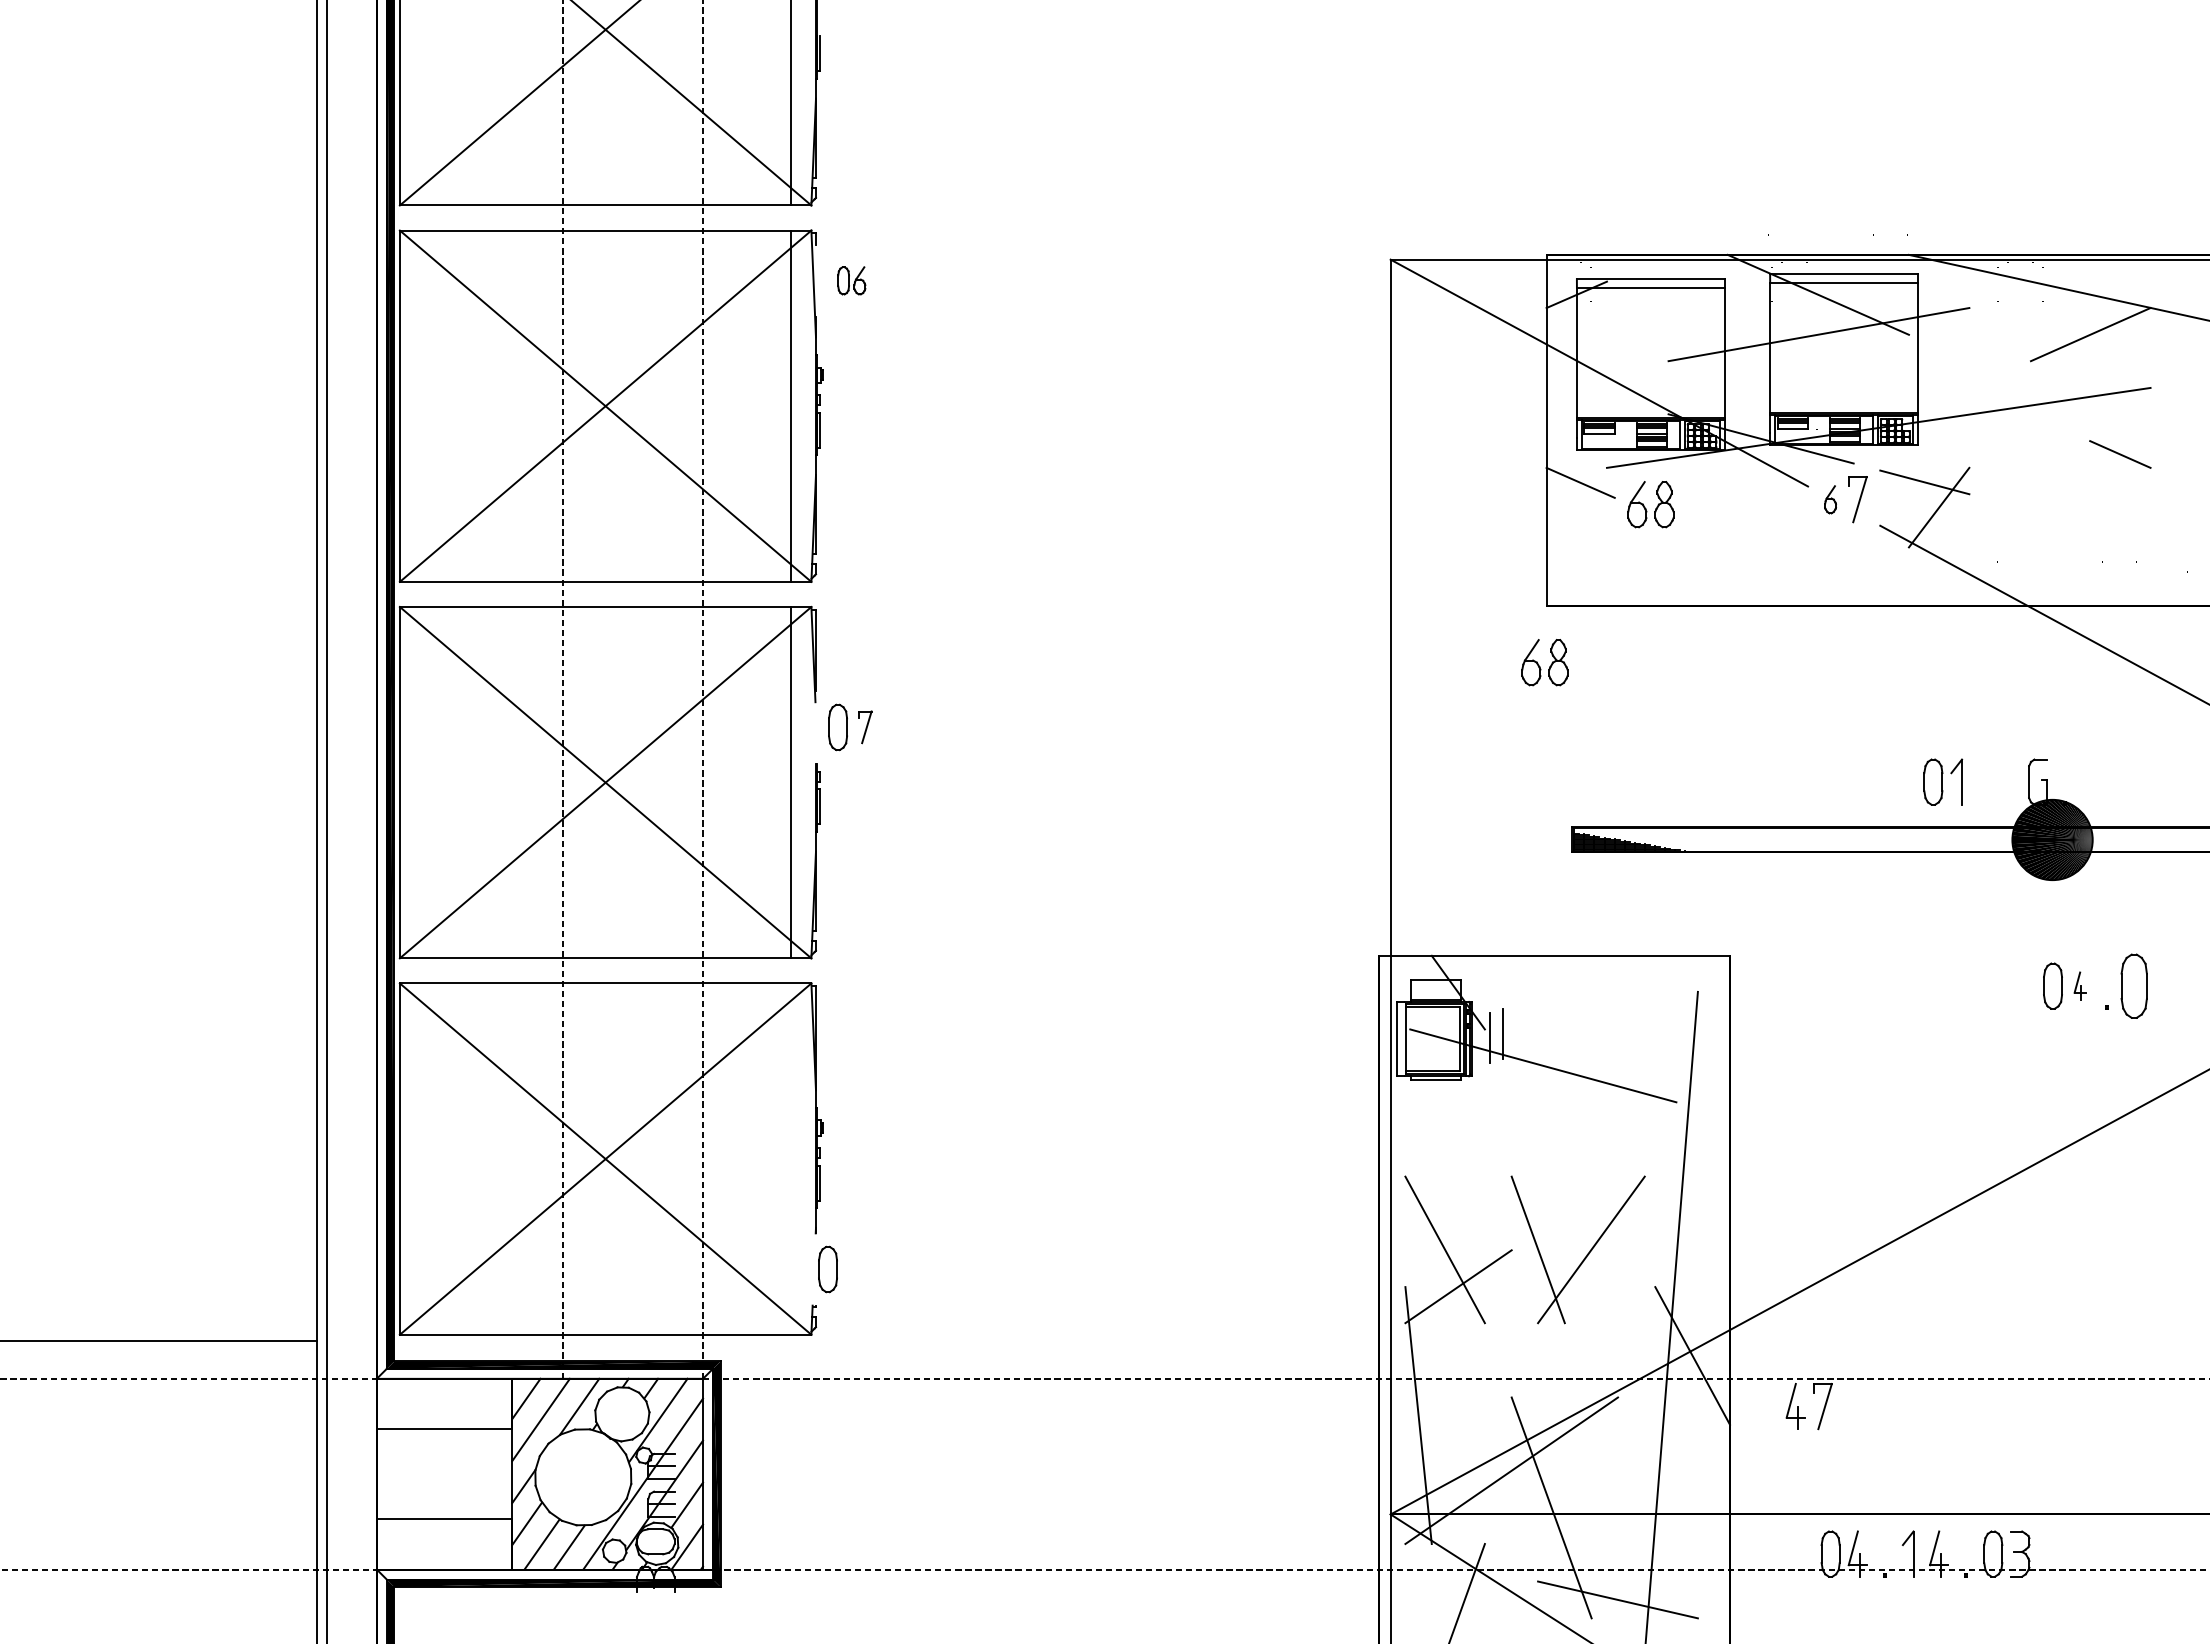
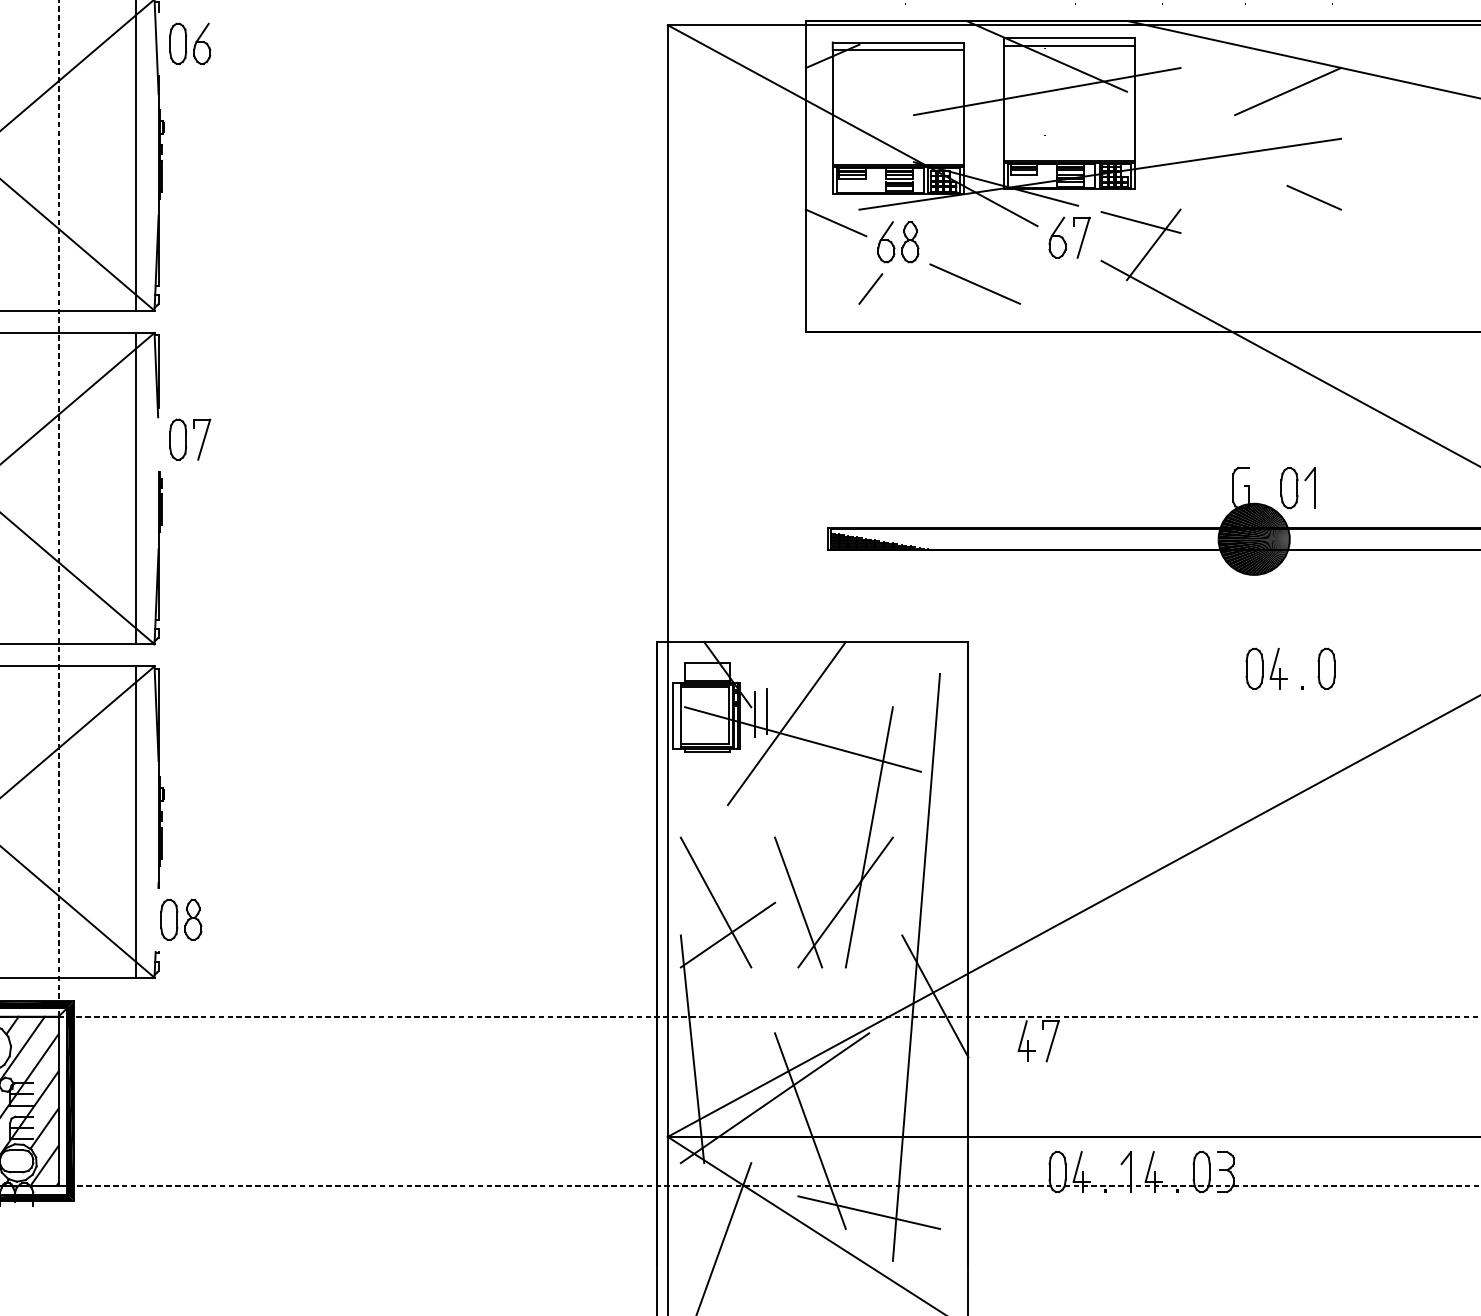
part: (851, 280) -> (190, 43), size x1.67
part: (1830, 499) -> (1057, 237), size x1.67
line: (1737, 551) -> (975, 283), added
line: (1619, 557) -> (870, 289), added
part: (1544, 662) -> (804, 382), removed
part: (865, 726) -> (202, 438), size x1.43
part: (1943, 781) -> (1298, 487), moved
part: (2079, 985) -> (1278, 668), size x1.67
part: (2134, 985) -> (1326, 668), size x0.71
line: (1524, 1047) -> (786, 723), added
line: (790, 1158) -> (136, 821), added
line: (1617, 1176) -> (868, 837), added
part: (855, 1269) -> (193, 919), added

